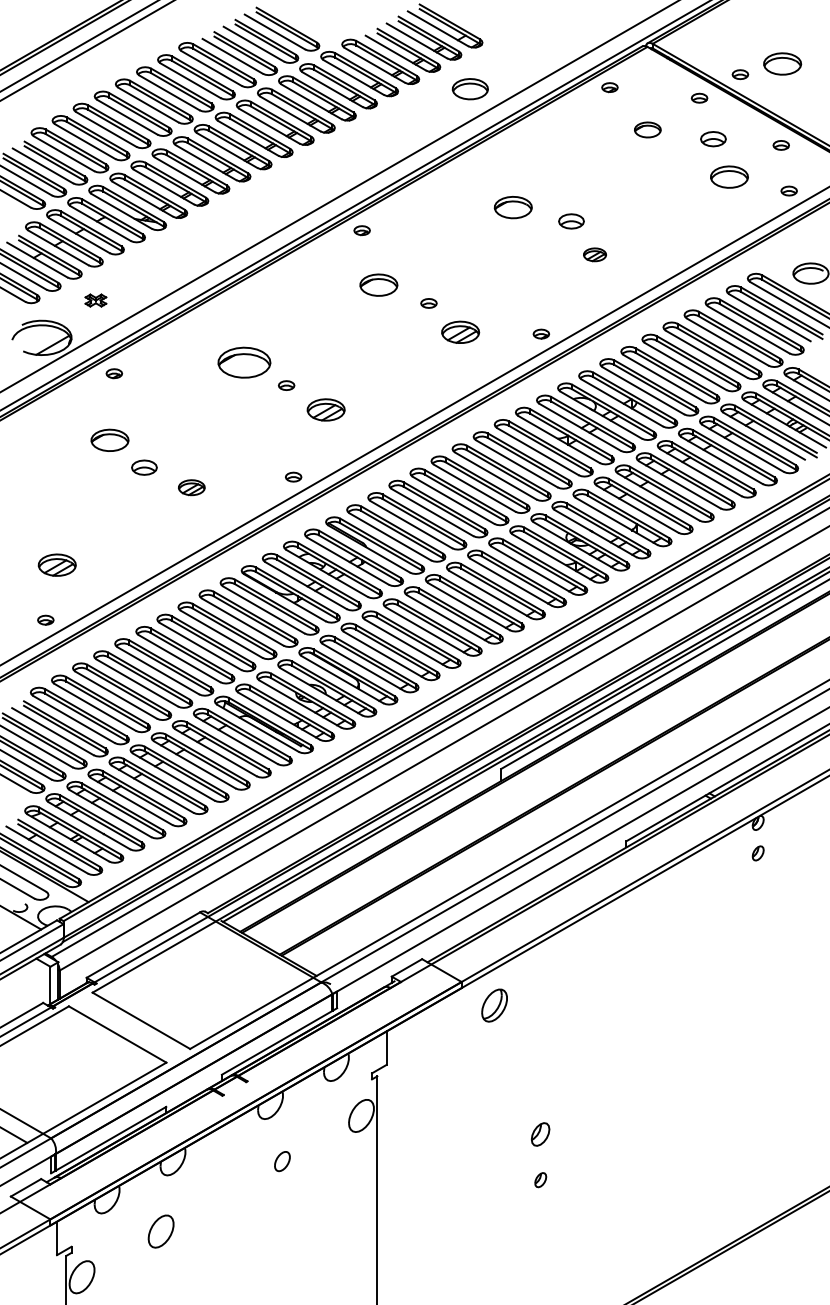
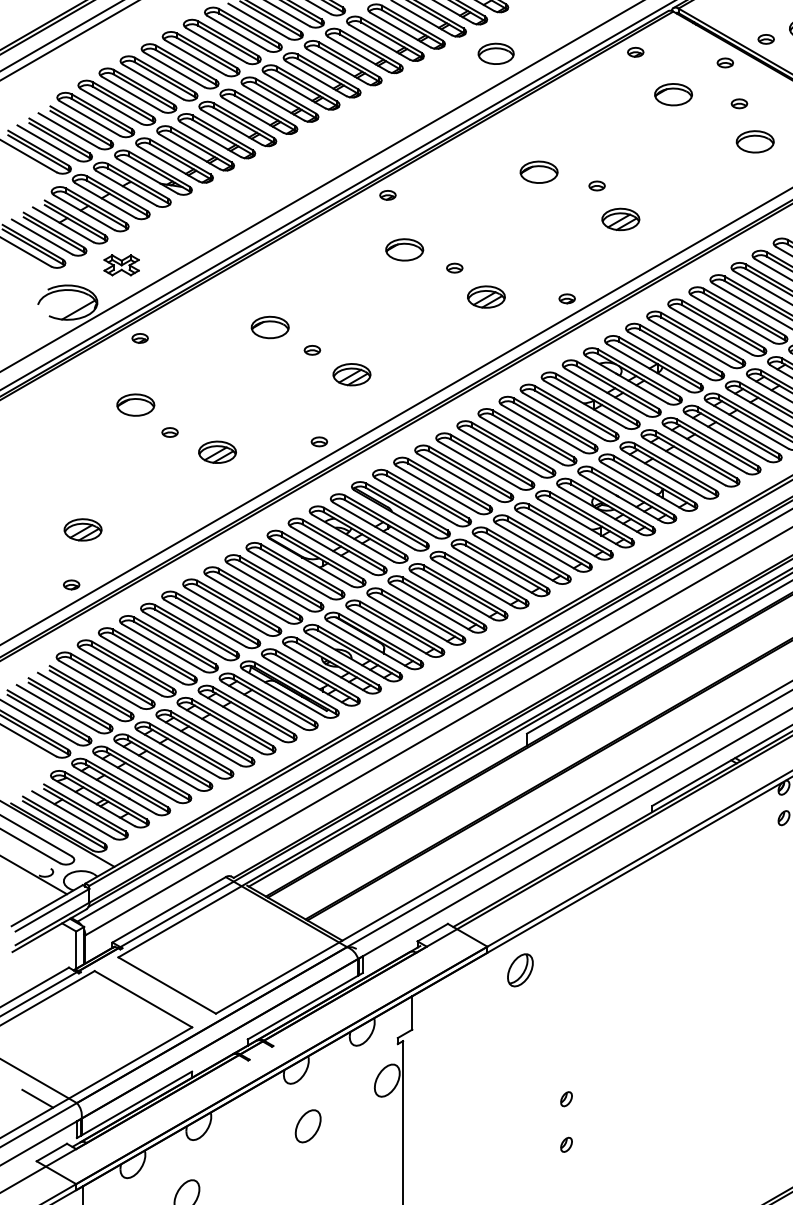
part: (647, 129) -> (673, 94), size x1.43
part: (713, 138) -> (739, 103), size x0.62
part: (570, 220) -> (596, 185), size x0.62
part: (594, 254) -> (620, 219), size x1.67
part: (95, 300) -> (121, 265), size x1.67
part: (244, 362) -> (270, 327), size x0.71
part: (143, 467) -> (169, 432), size x0.62
part: (191, 487) -> (217, 452), size x1.43
part: (540, 1134) -> (566, 1099), size x0.62
part: (282, 1161) -> (308, 1126), size x1.67

